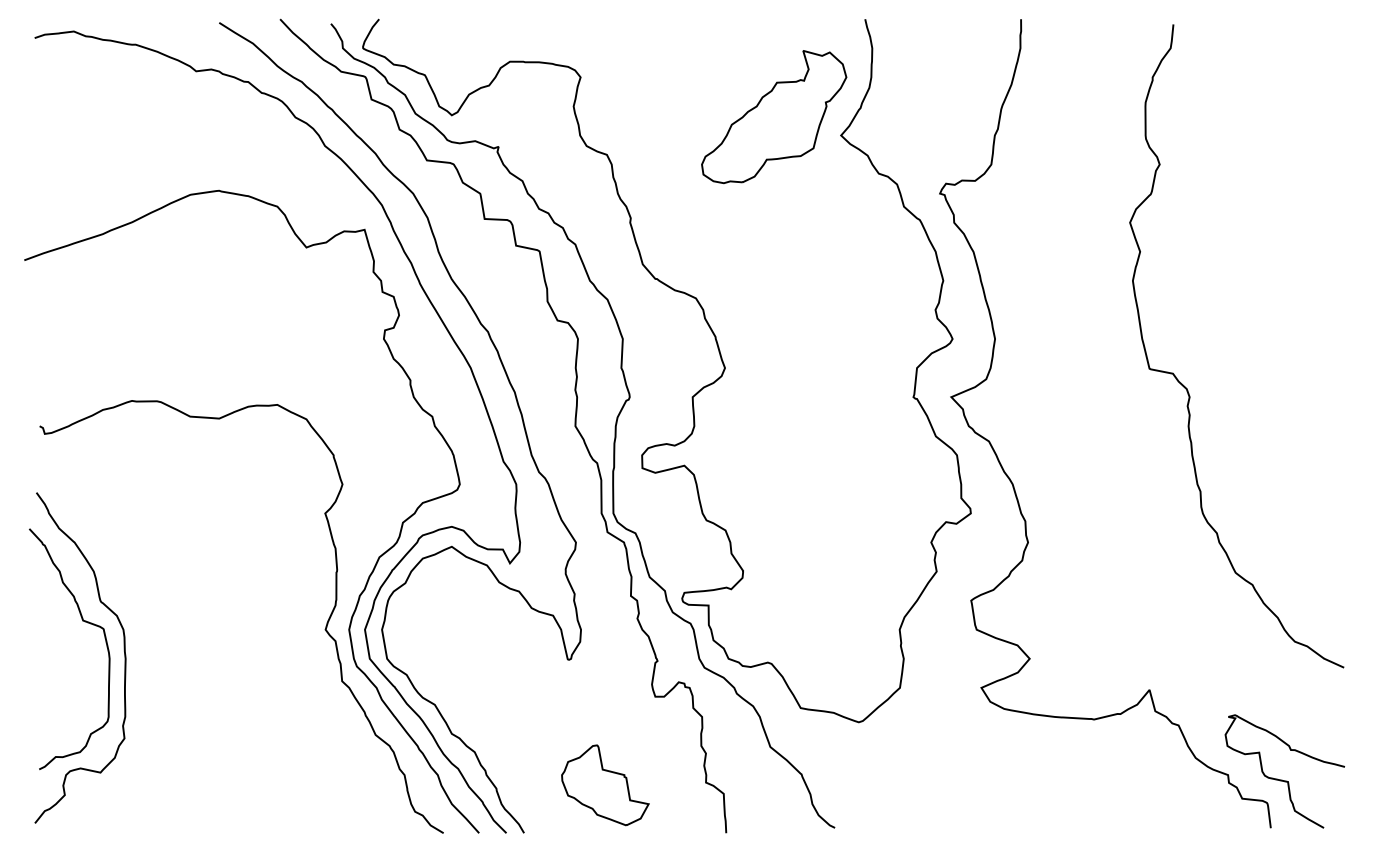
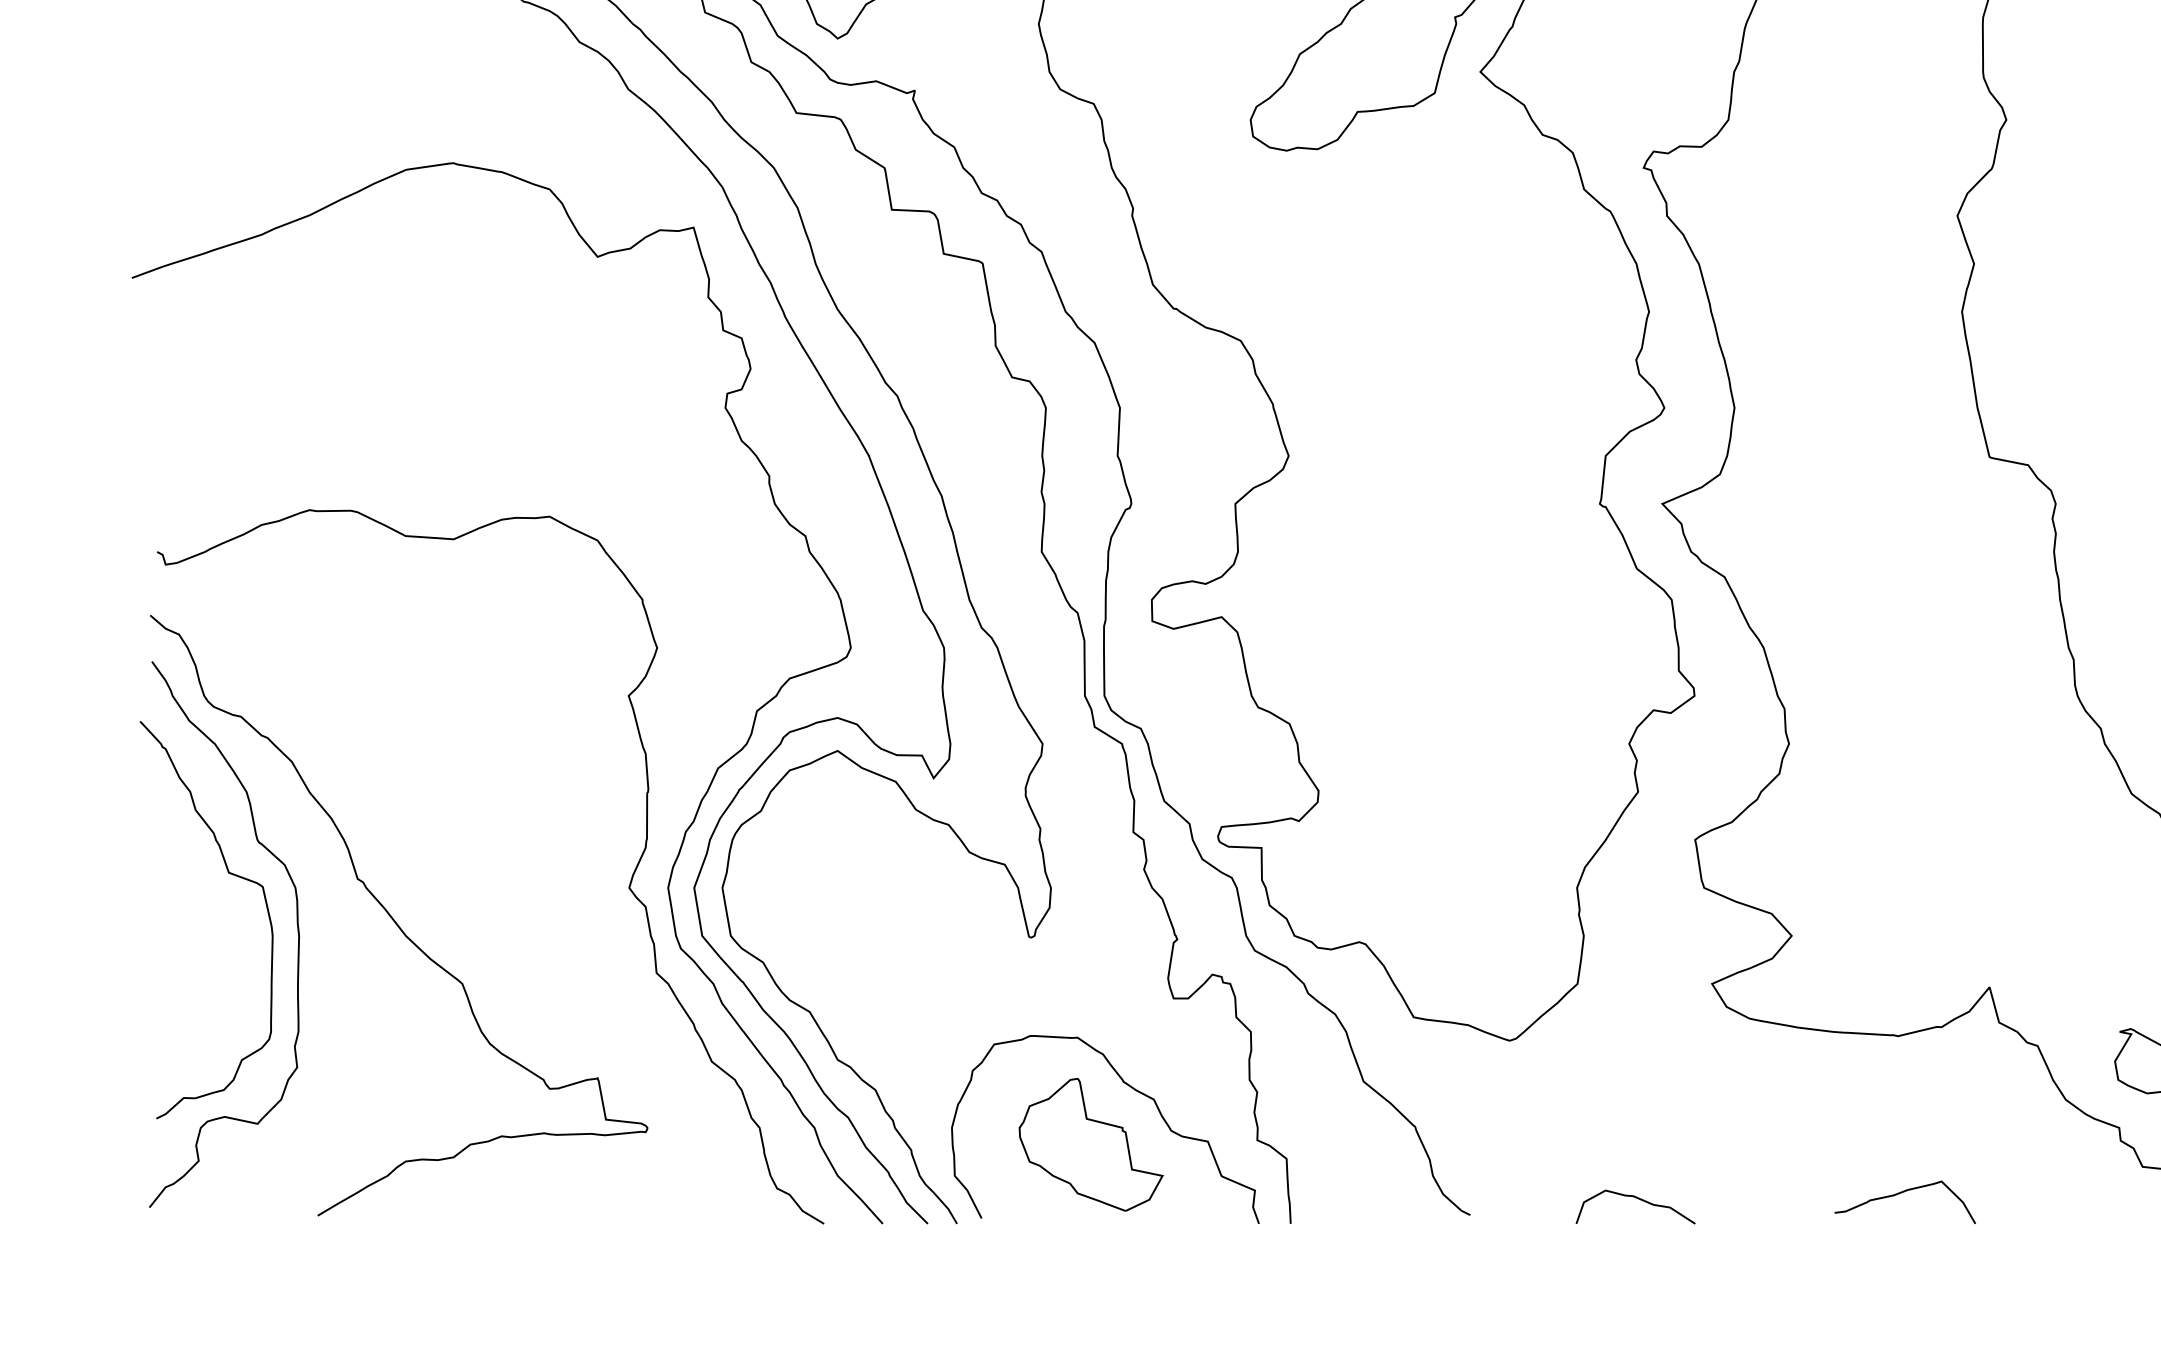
curve: (183, 648) -> (394, 918), added
curve: (629, 751) -> (1130, 1088), added
curve: (1098, 814) -> (1905, 1192), added
curve: (935, 818) -> (1636, 1199), added

